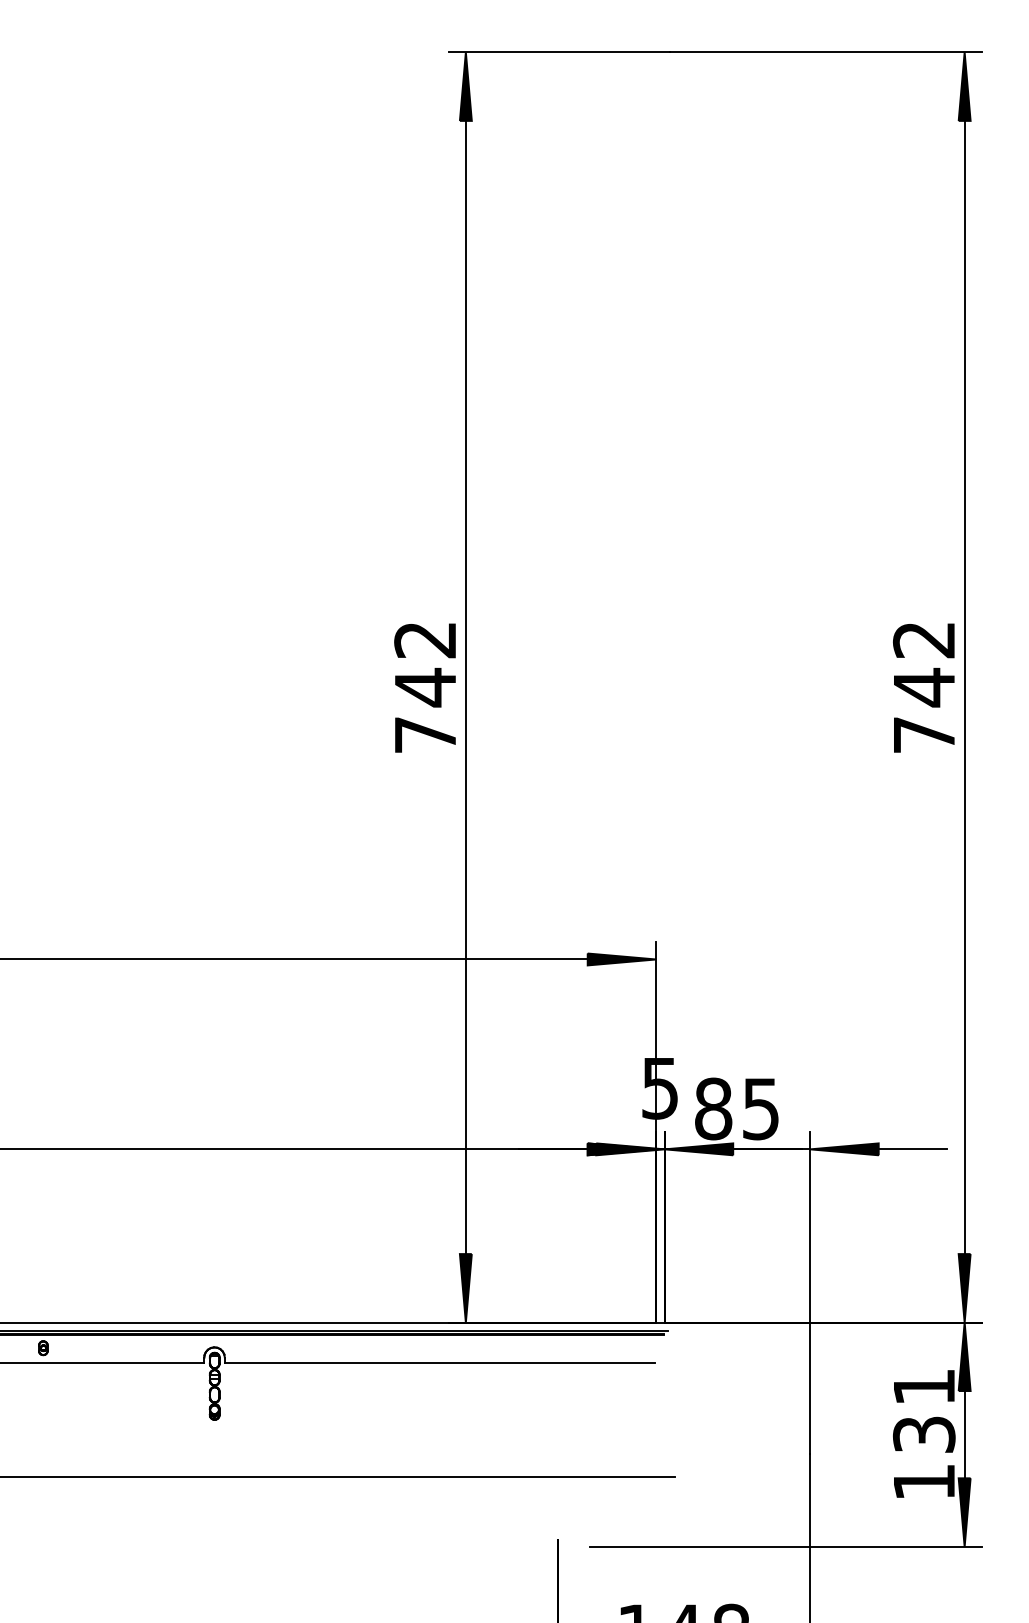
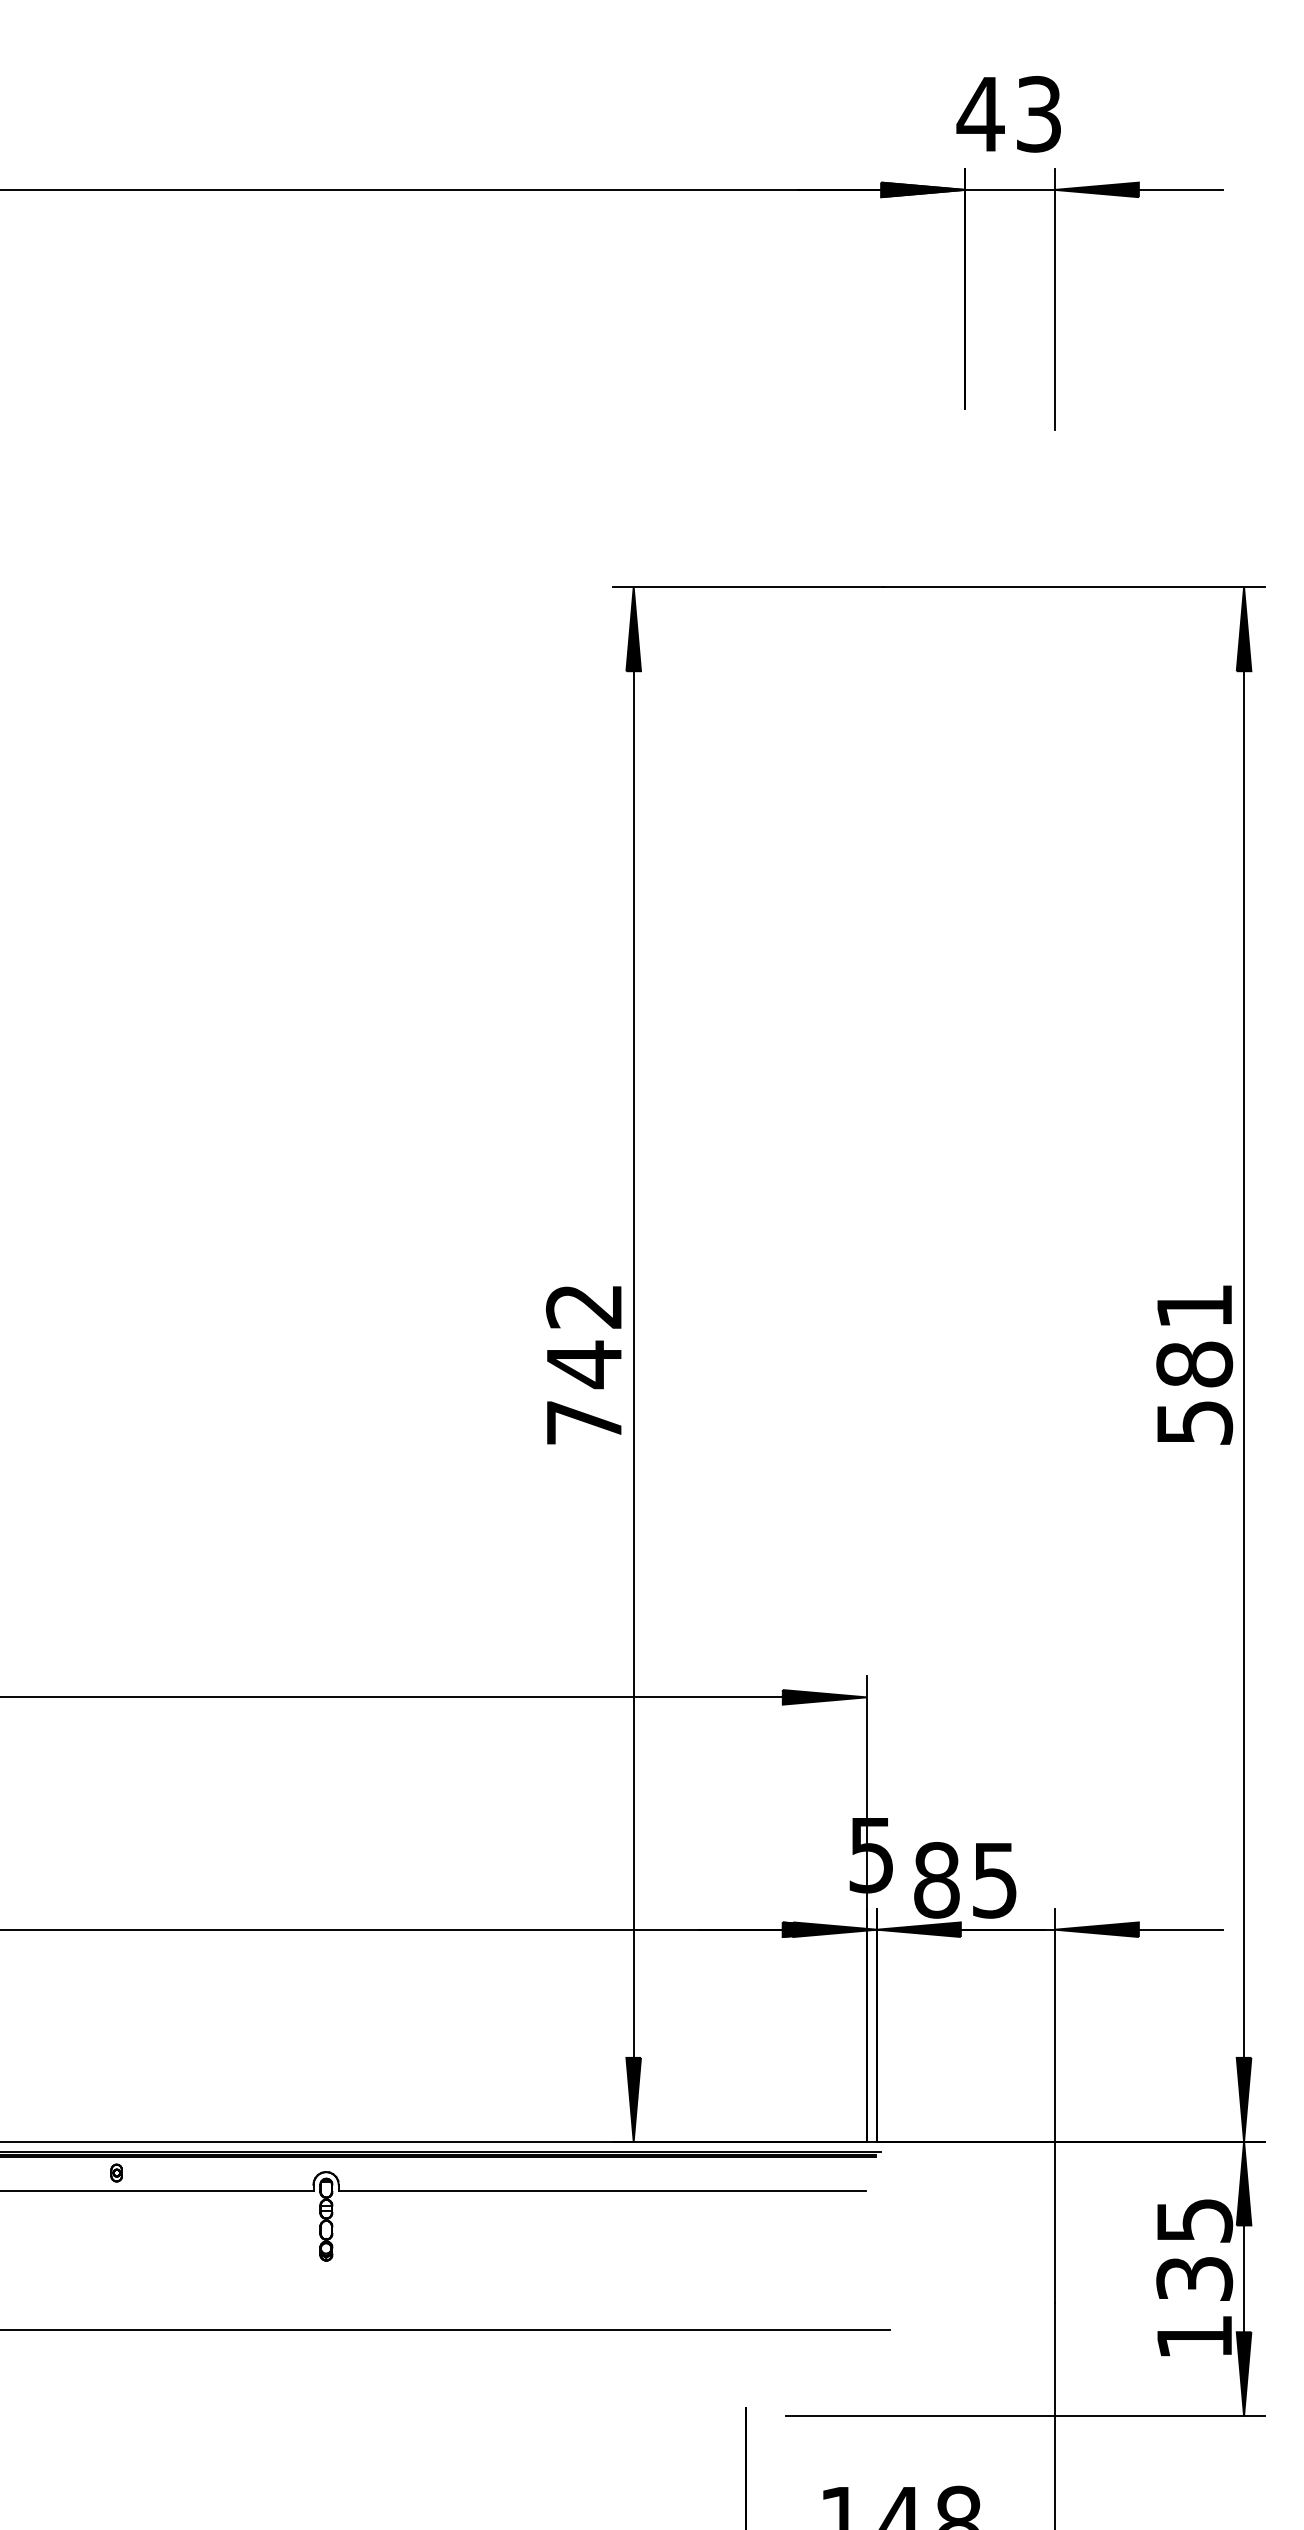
text: (924, 687) -> (1194, 1364), 742 -> 581
text: (924, 1386) -> (1195, 2220), 131 -> 135

